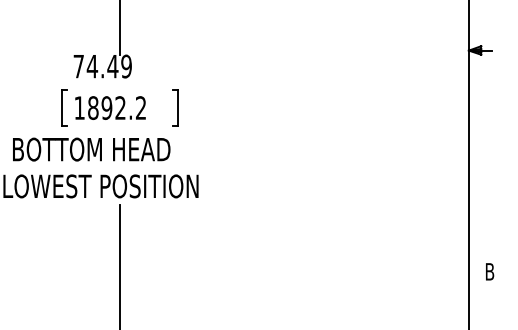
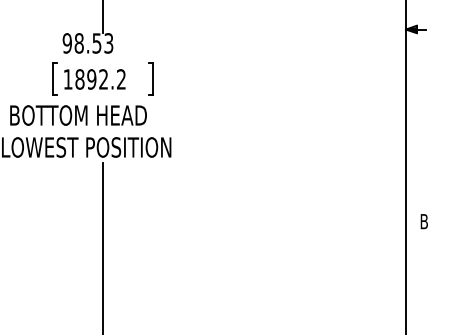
text: (101, 66) -> (87, 43), 74.49 -> 98.53

